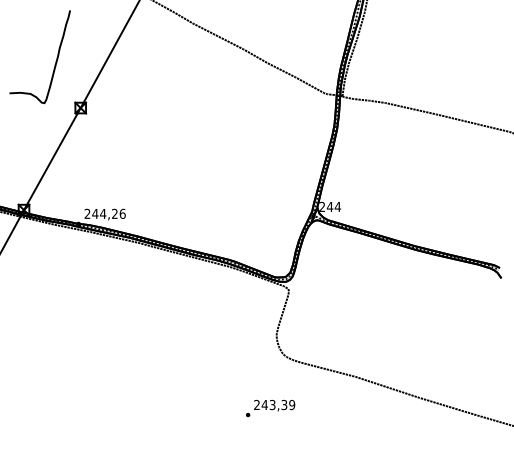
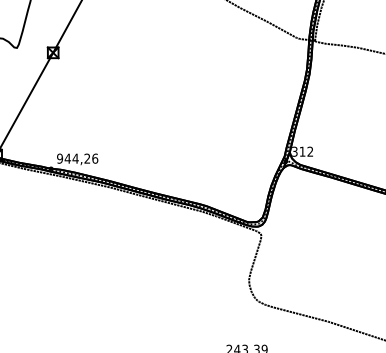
text: (330, 206) -> (302, 151), 244 -> 312
text: (87, 213) -> (59, 158), 244,26 -> 944,26

